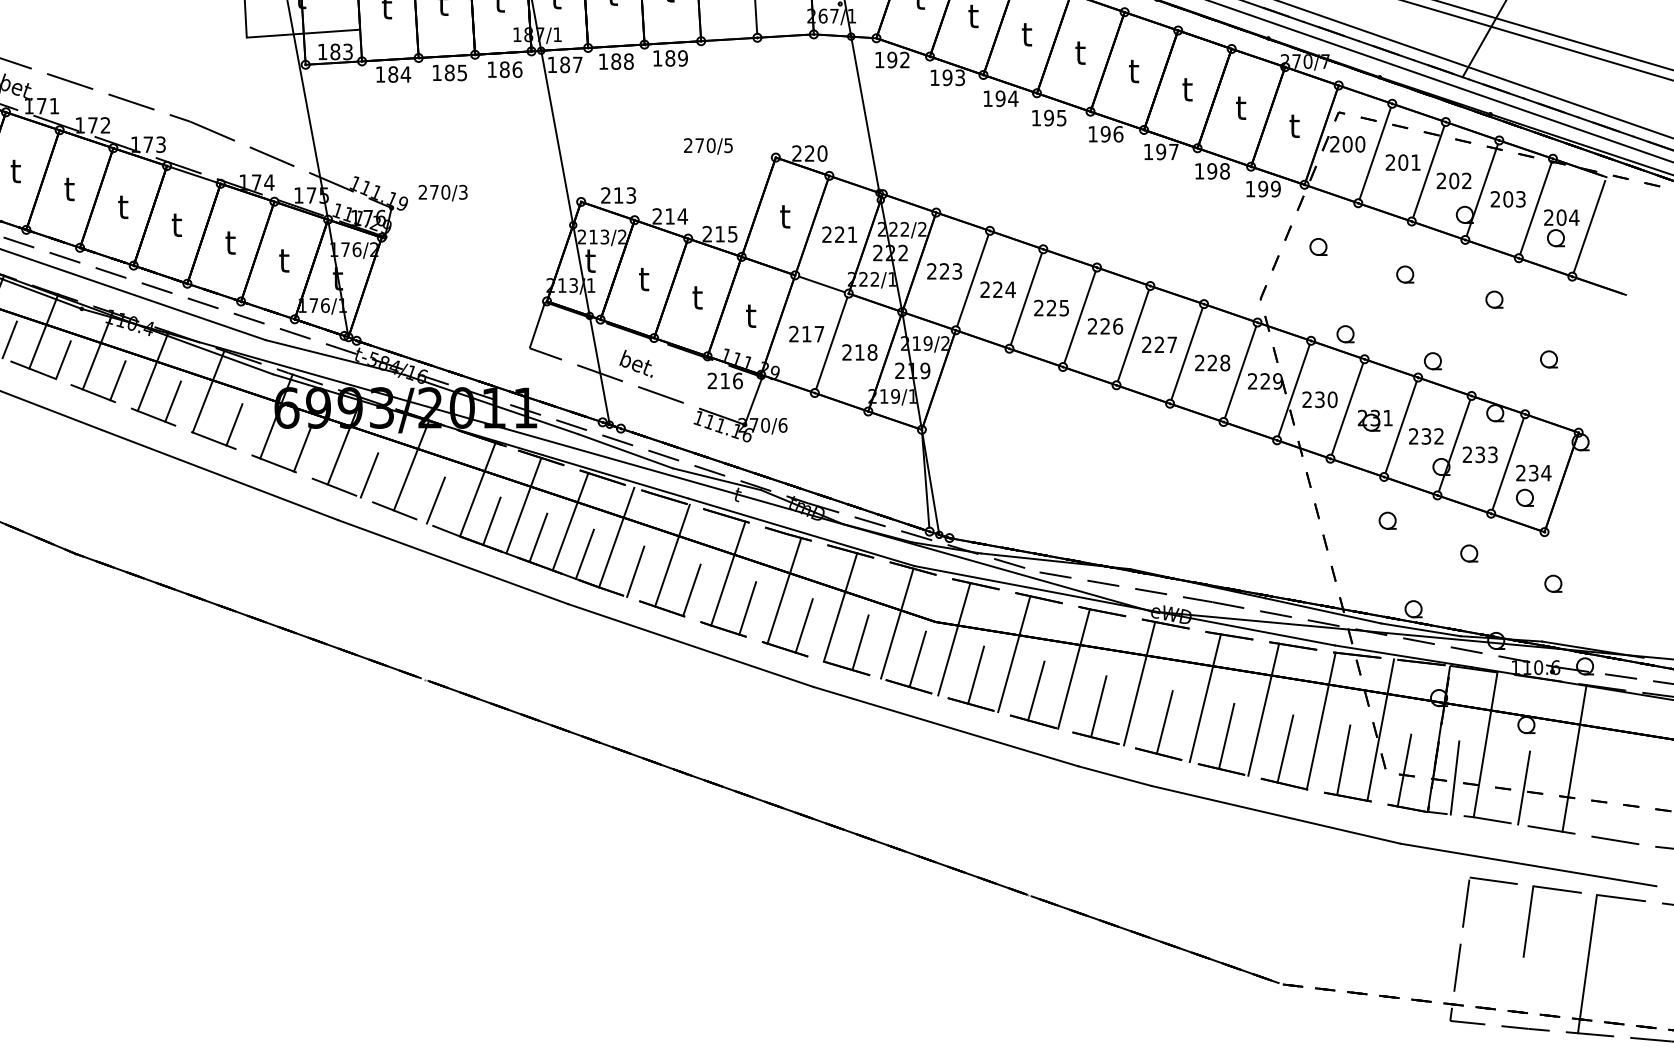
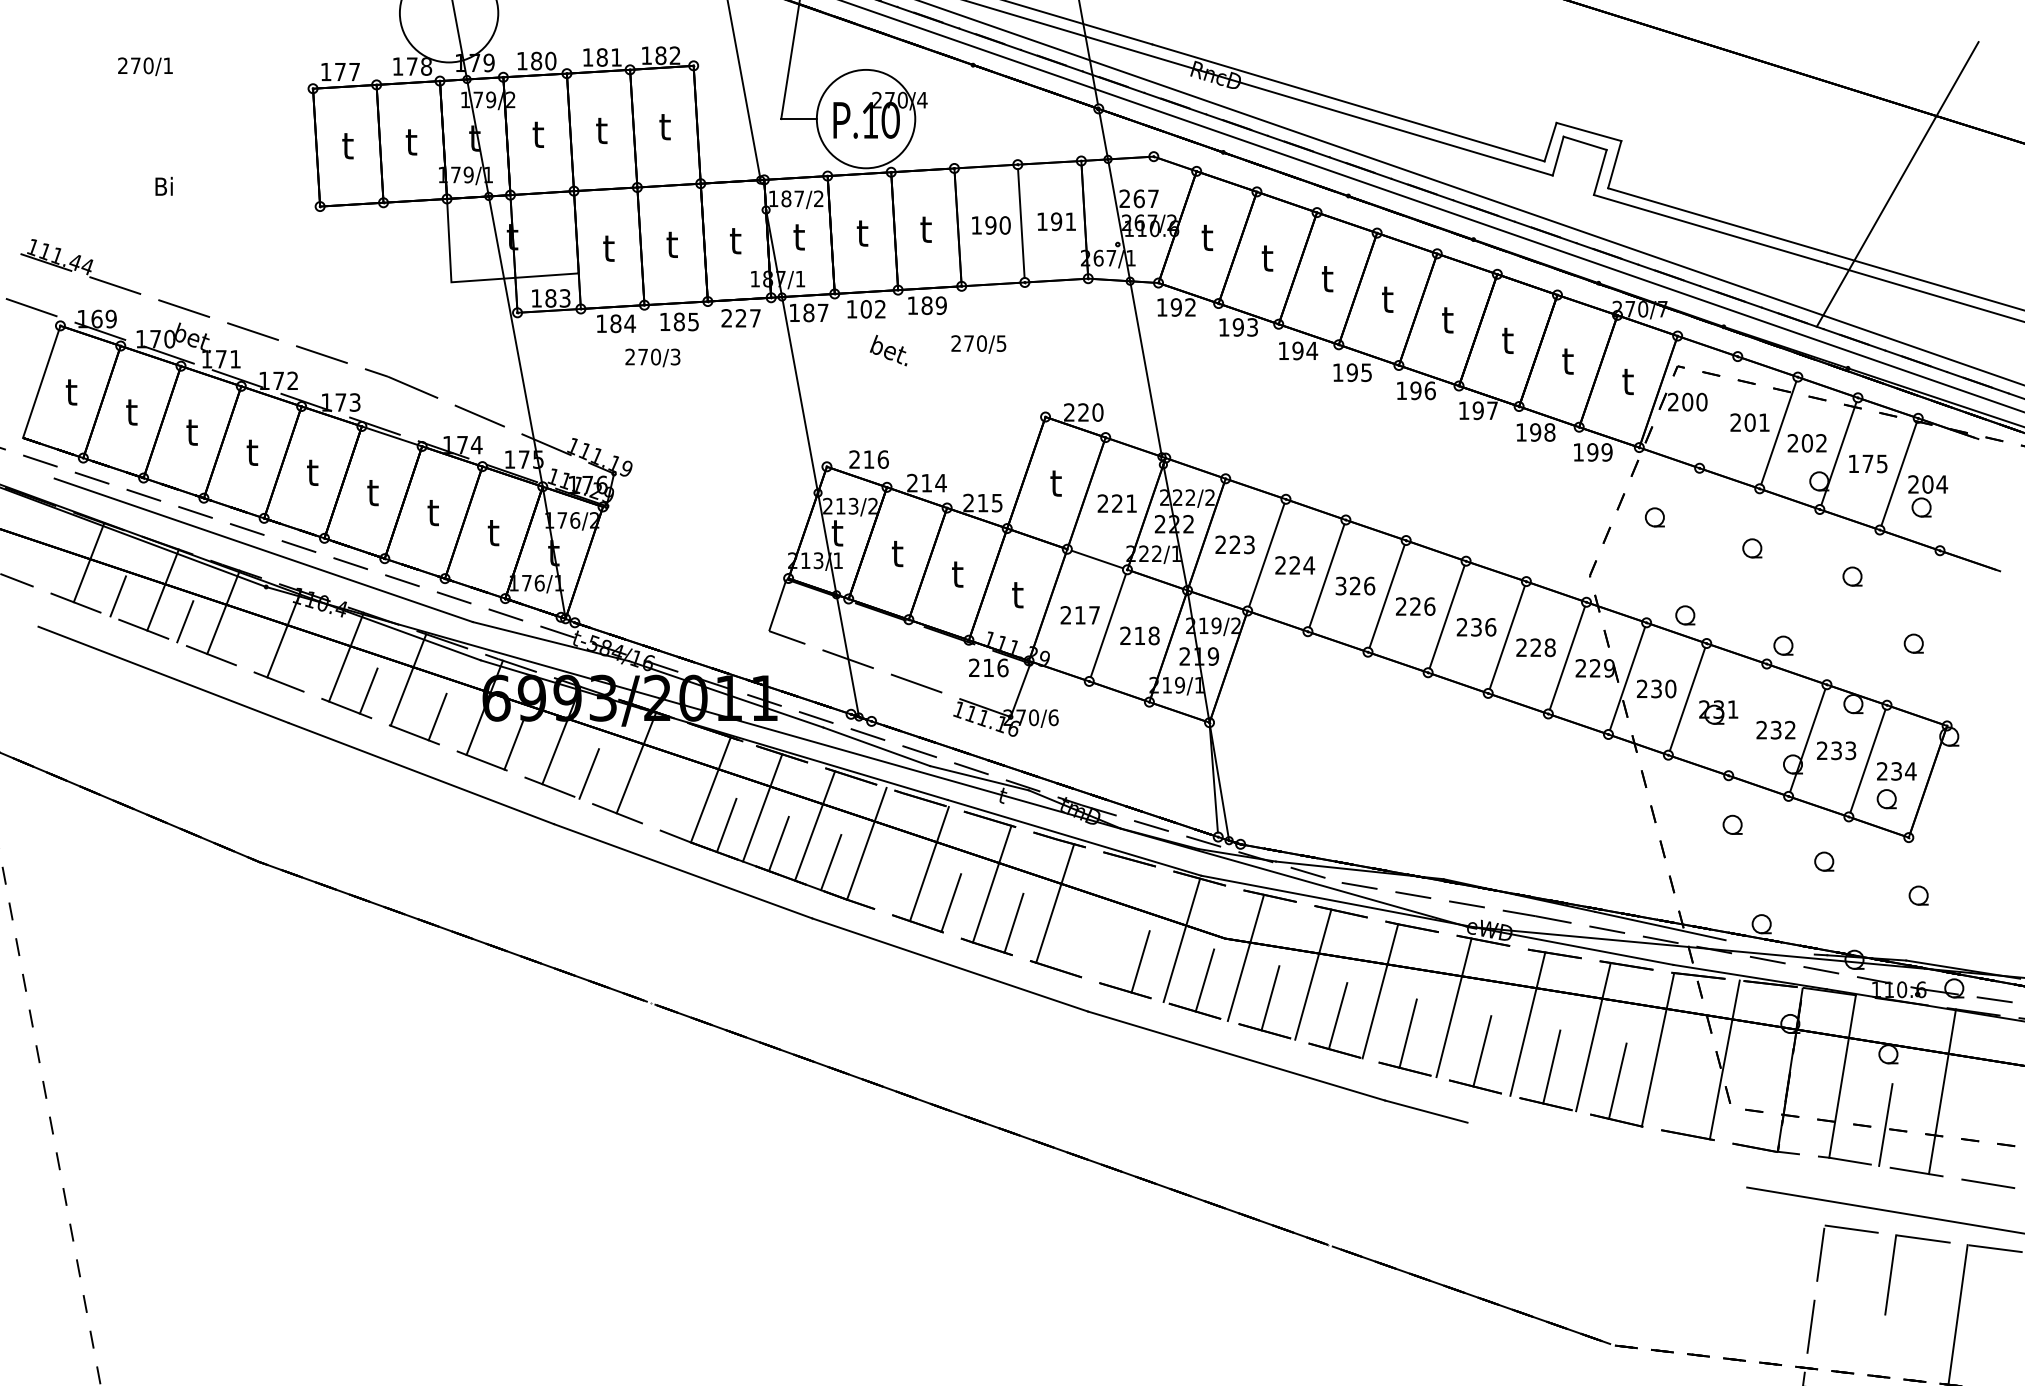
text: (622, 61) -> (873, 309), 188 -> 102
text: (505, 69) -> (741, 318), 186 -> 227
text: (708, 146) -> (978, 344), moved
line: (1375, 152) -> (1718, 411), removed
text: (442, 192) -> (652, 357), moved
text: (630, 195) -> (882, 459), 213 -> 216
text: (1507, 198) -> (1867, 463), 203 -> 175
line: (1588, 226) -> (1958, 494), removed
text: (1051, 307) -> (1355, 585), 225 -> 326
text: (1165, 345) -> (1483, 627), 227 -> 236
line: (63, 360) -> (245, 644), removed
text: (635, 363) -> (888, 350), moved
line: (117, 380) -> (306, 667), removed
line: (1400, 426) -> (1747, 719), removed
line: (435, 499) -> (663, 801), removed
line: (635, 571) -> (887, 881), removed
line: (839, 607) -> (1117, 922), removed
line: (804, 625) -> (1077, 942), removed
line: (1420, 629) -> (1769, 947), removed
line: (1343, 759) -> (1682, 1093), removed
line: (1404, 770) -> (1751, 1105), removed
line: (1455, 777) -> (1808, 1113), removed
line: (1276, 814) -> (1607, 1154), removed

